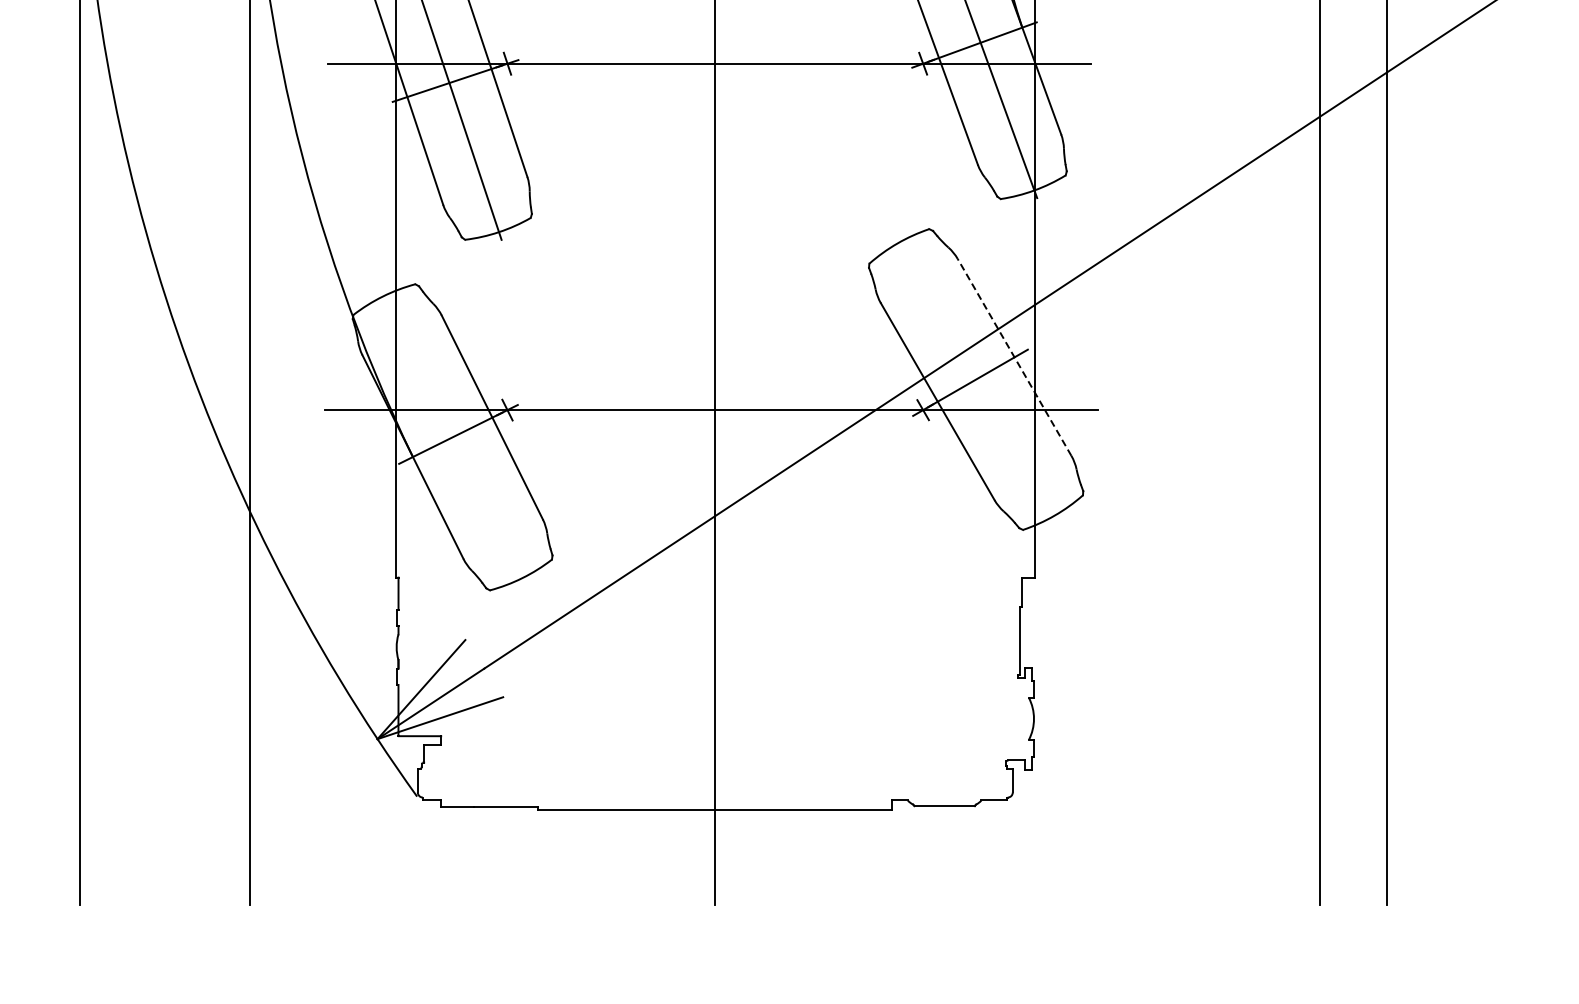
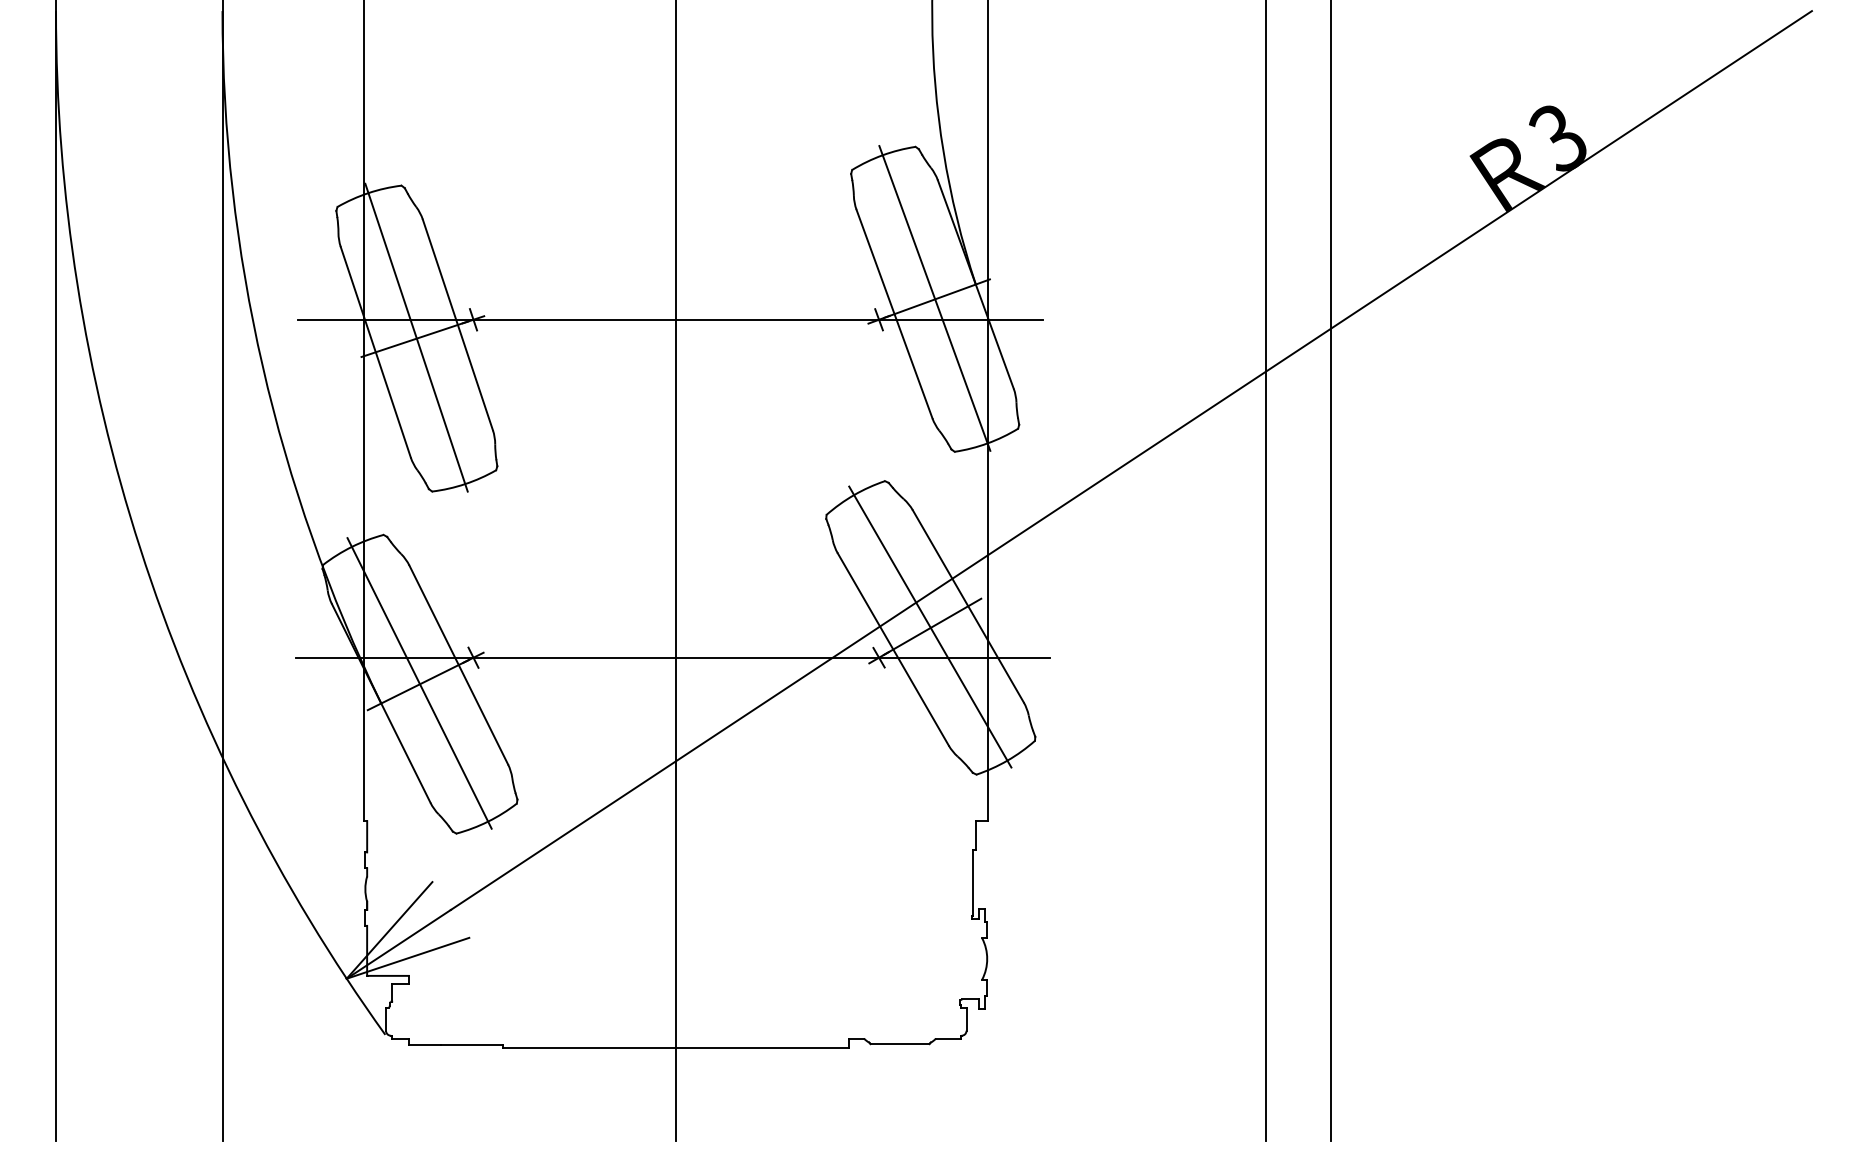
line: (1014, 357) -> (968, 606), dashed -> solid
line: (975, 378) -> (930, 626), added
line: (452, 436) -> (419, 683), added

